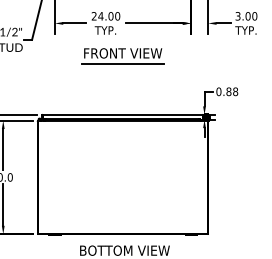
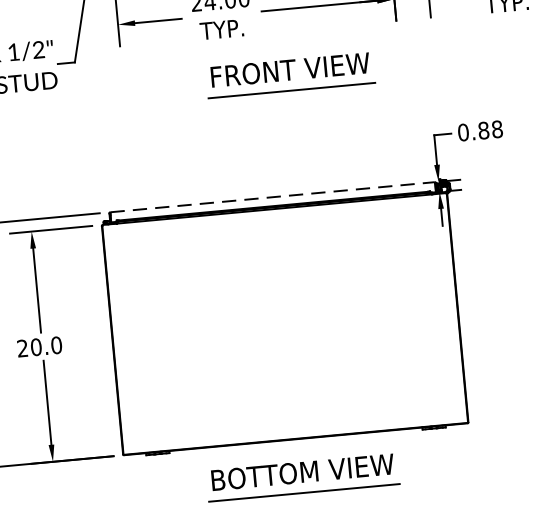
part: (122, 56) -> (289, 76), moved
line: (122, 114) -> (272, 196), solid -> dashed

